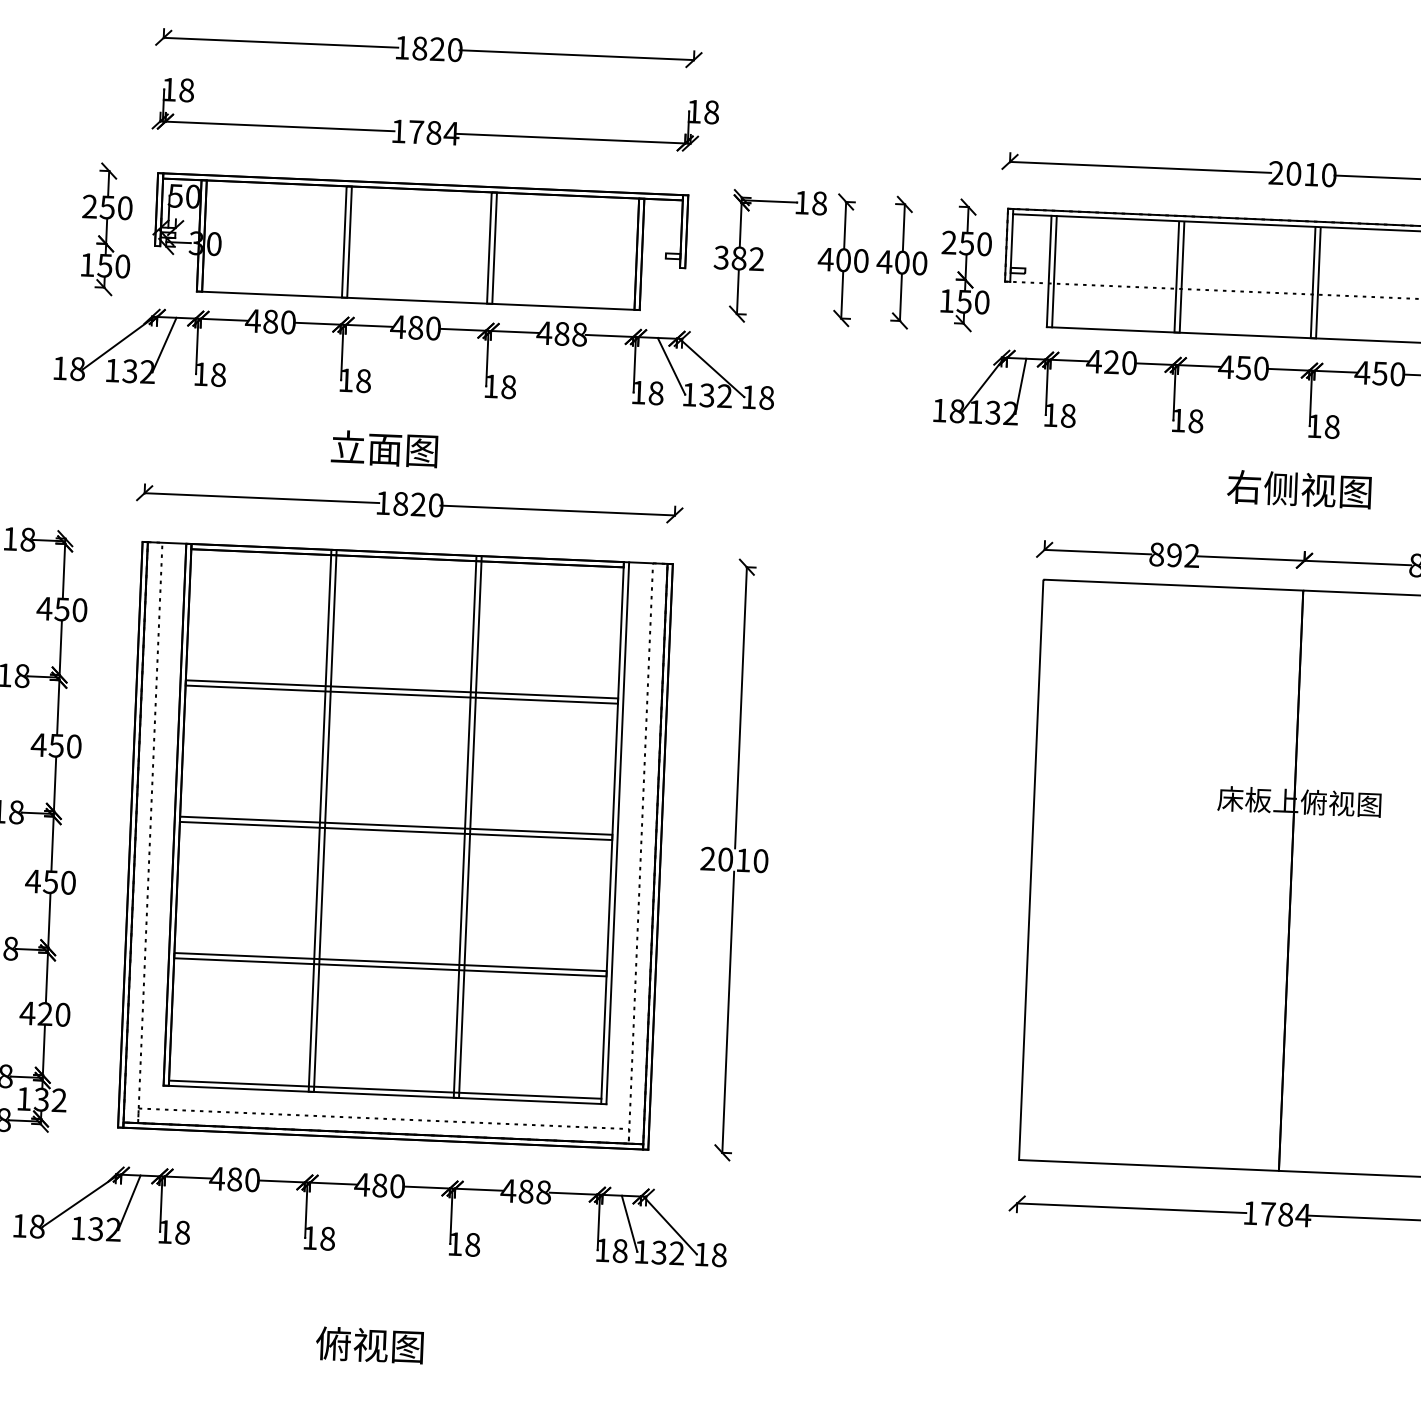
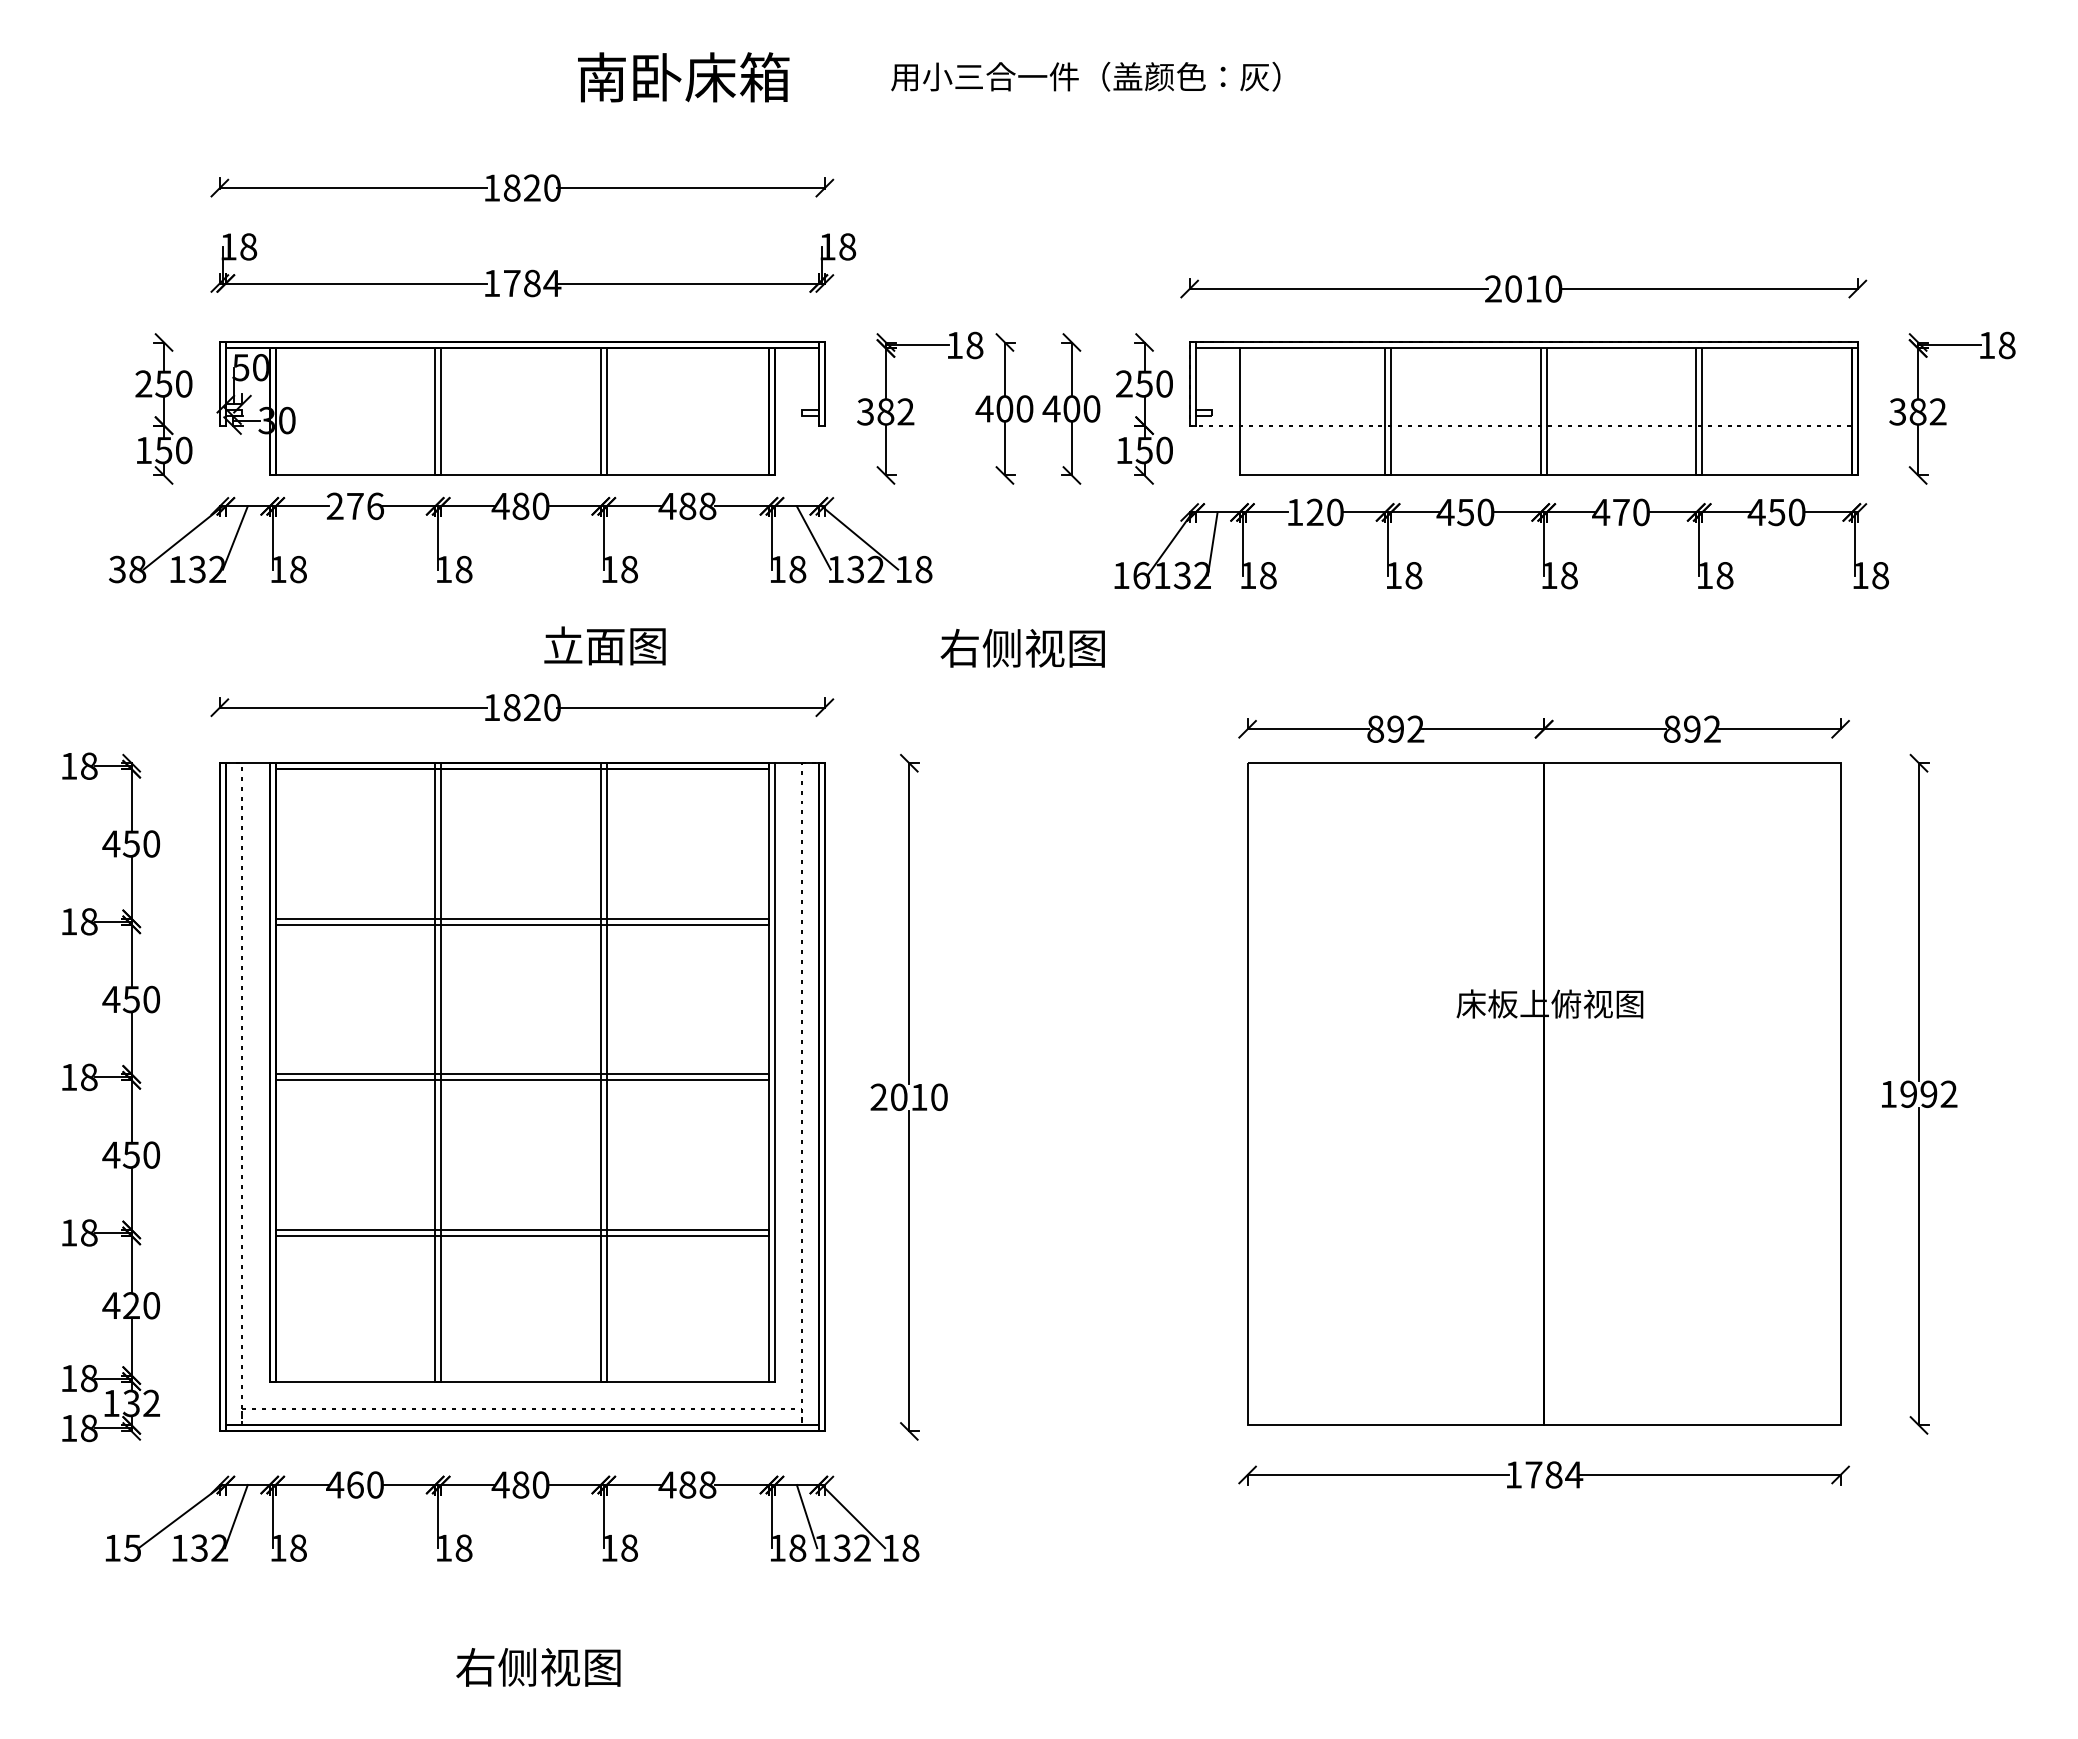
line: (1054, 271) -> (1245, 411), removed
text: (270, 321) -> (355, 506), 480 -> 276
text: (1093, 361) -> (1294, 512), 420 -> 120
text: (59, 368) -> (116, 569), 18 -> 38
text: (1379, 373) -> (1620, 512), 450 -> 470
text: (957, 411) -> (1141, 575), 18 -> 16
text: (384, 448) -> (604, 645), moved
text: (1299, 489) -> (1022, 648), moved
line: (384, 1089) -> (521, 1375), removed
text: (235, 1179) -> (355, 1484), 480 -> 460
text: (37, 1226) -> (132, 1547), 18 -> 15
text: (387, 1346) -> (537, 1667), 俯视图 -> 右侧视图

